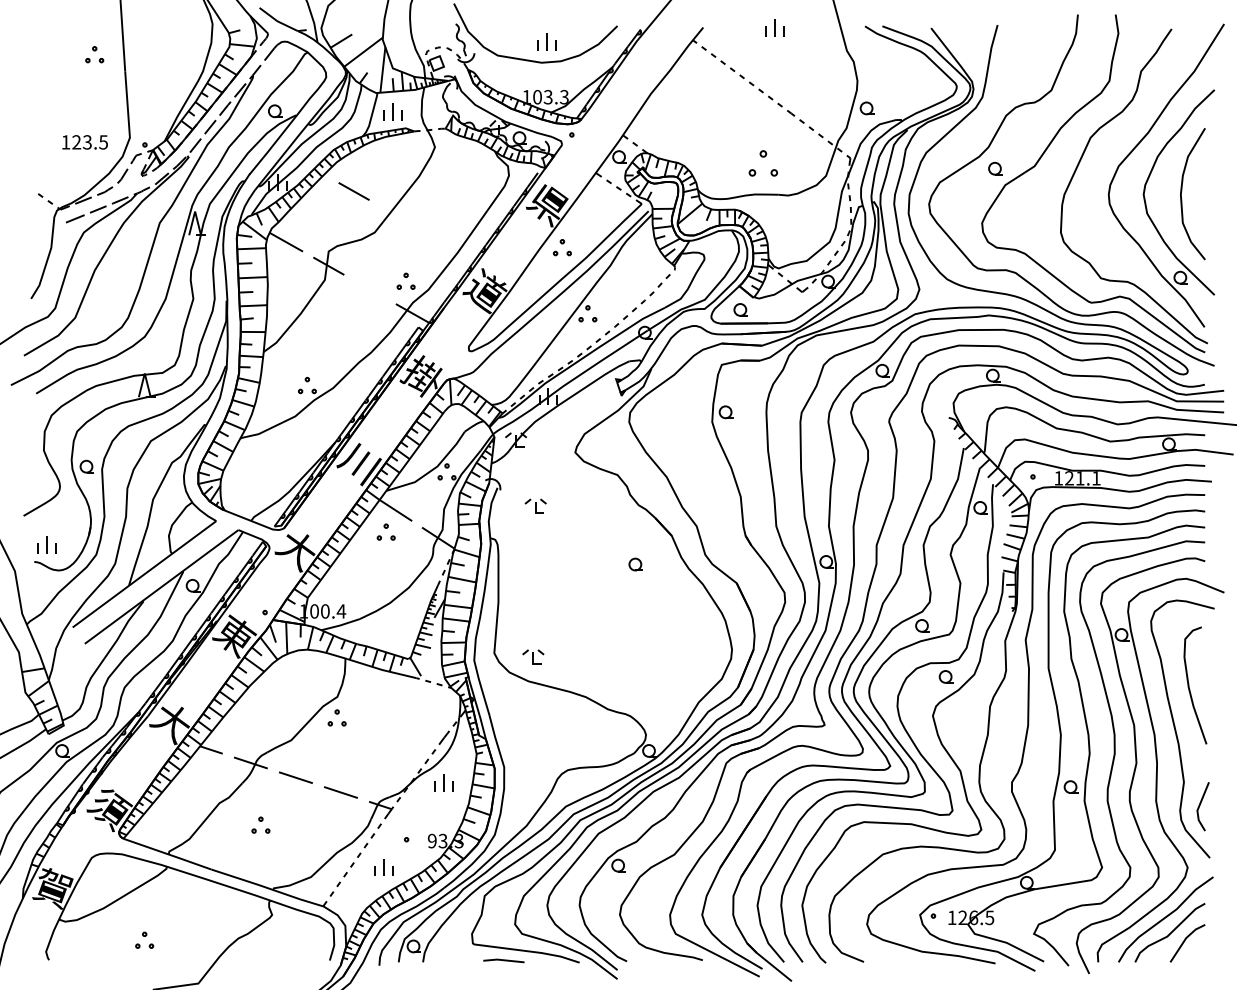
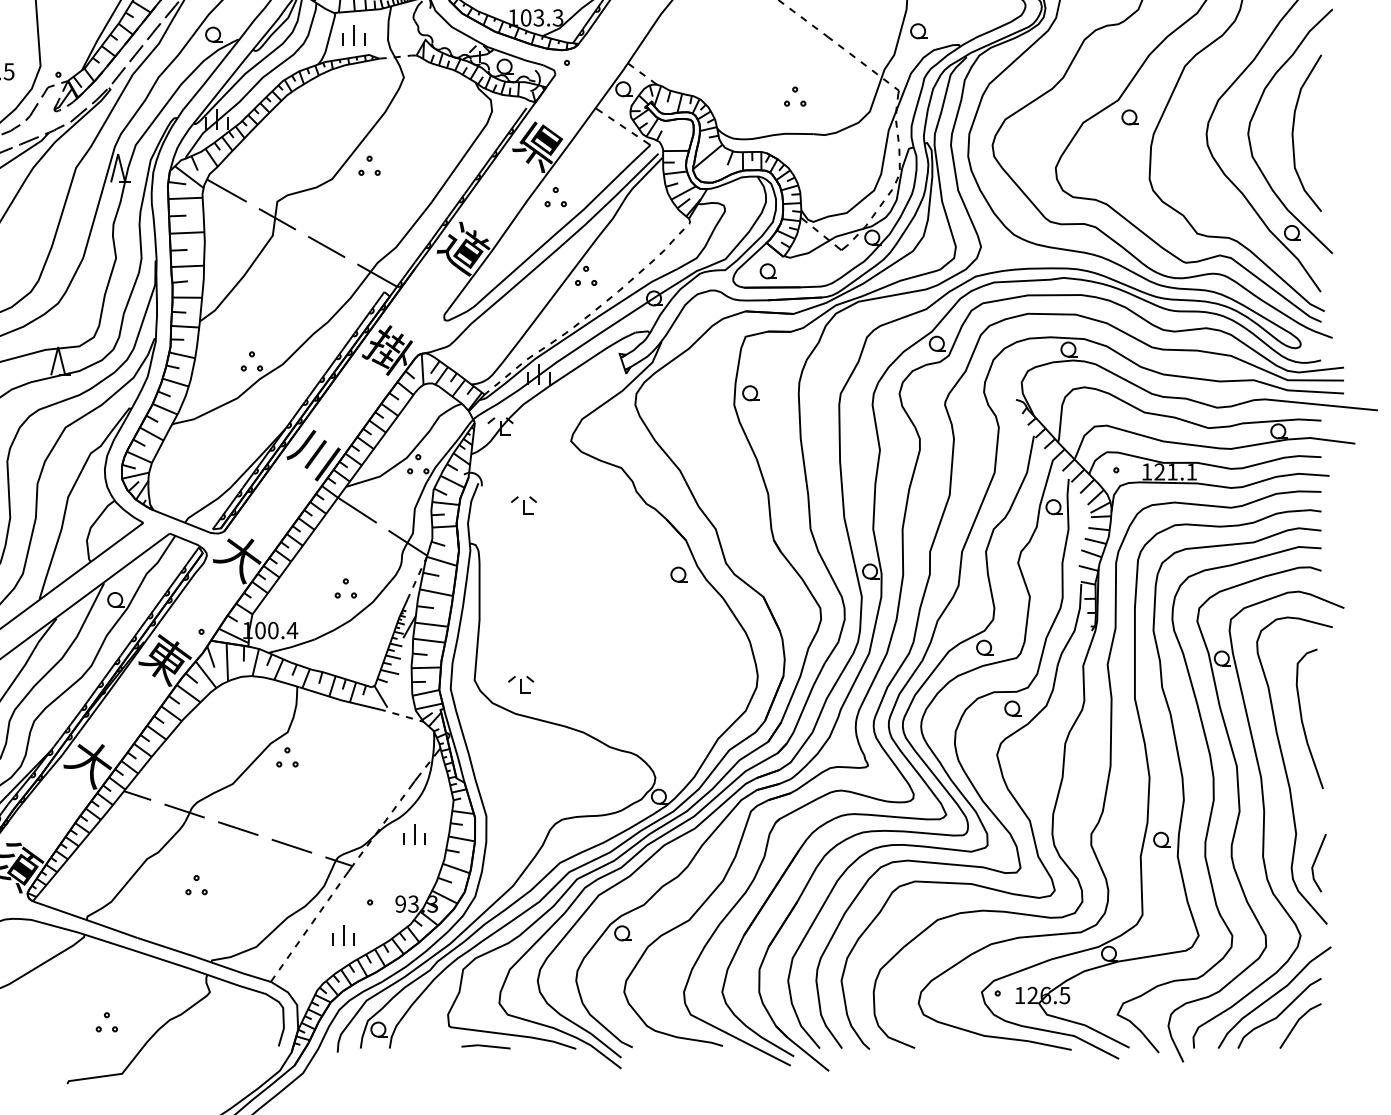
part: (763, 162) -> (795, 95), size x0.62
part: (995, 168) -> (1130, 117), moved
line: (353, 191) -> (325, 246), moved
part: (405, 280) -> (368, 164), moved
part: (385, 531) -> (344, 587), moved
part: (635, 564) -> (678, 574), moved
part: (144, 939) -> (106, 1021), moved

